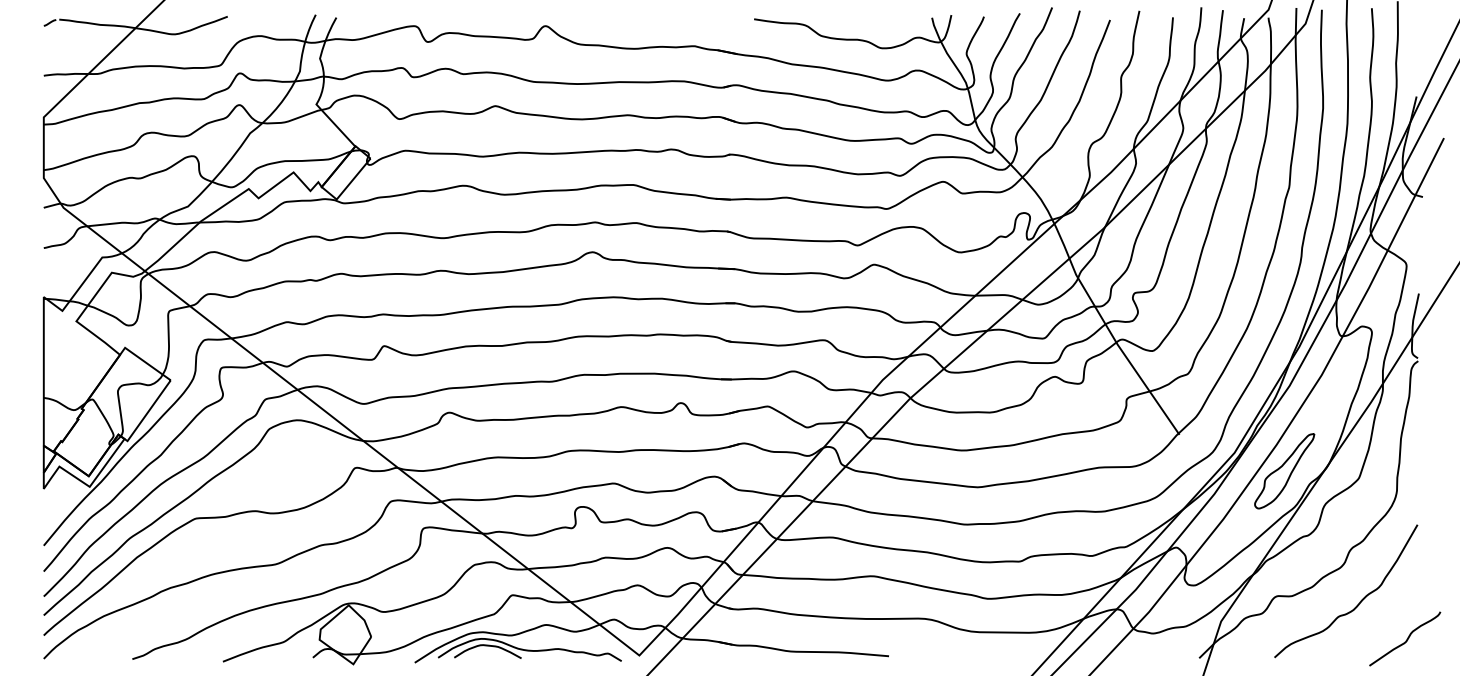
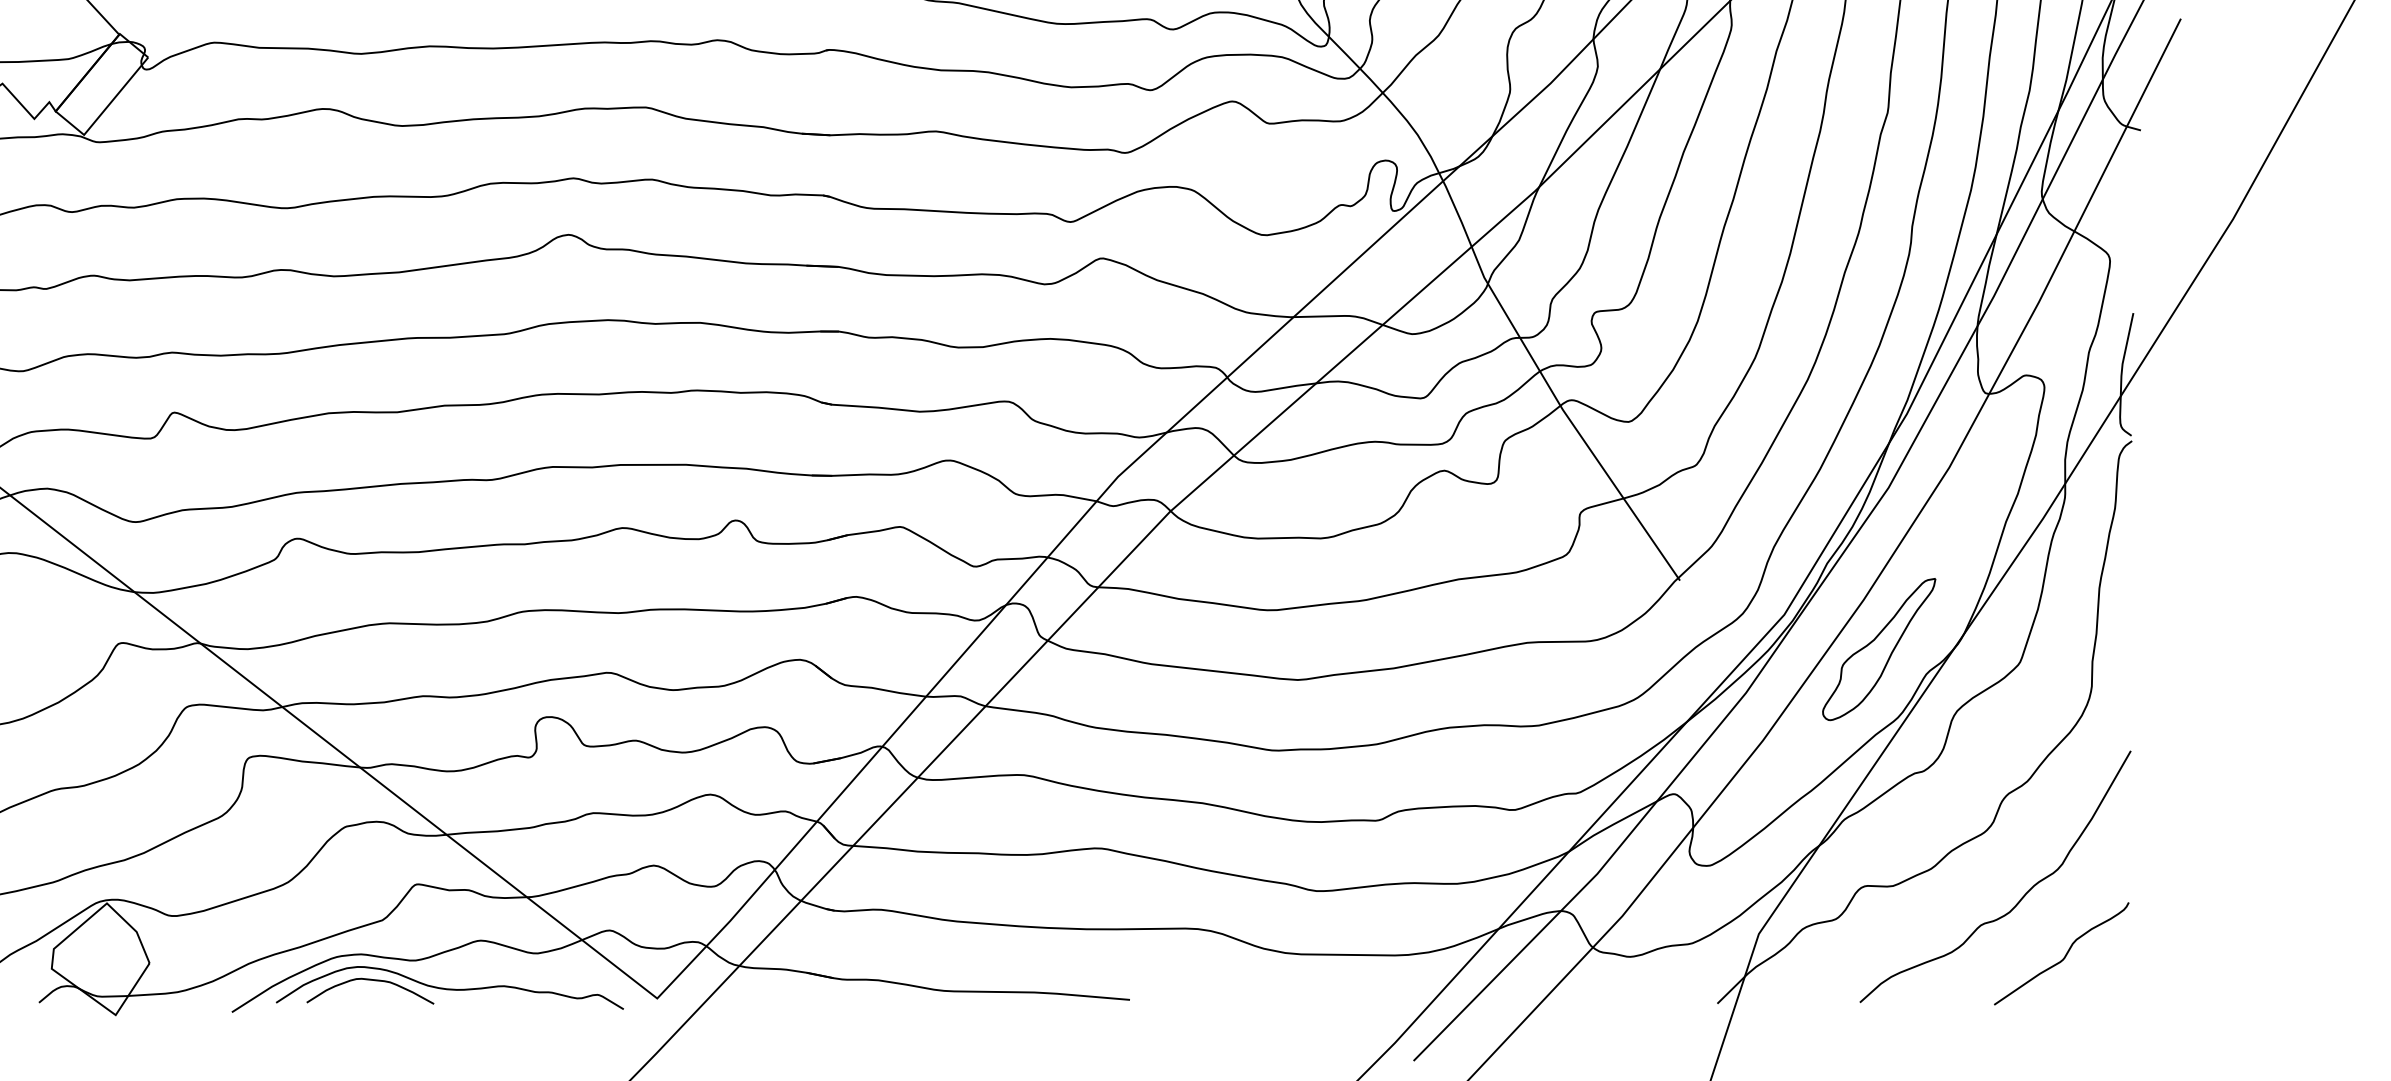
curve: (1406, 639) -> (2064, 954), moved

